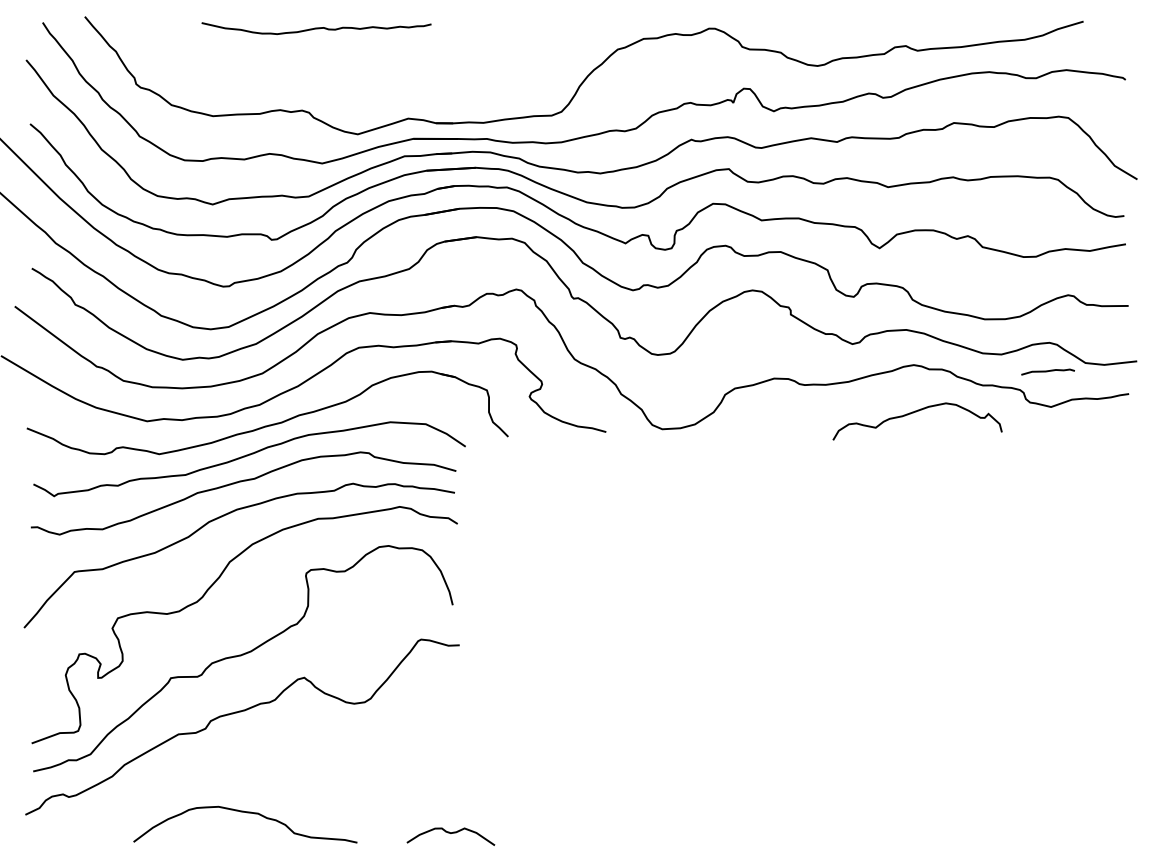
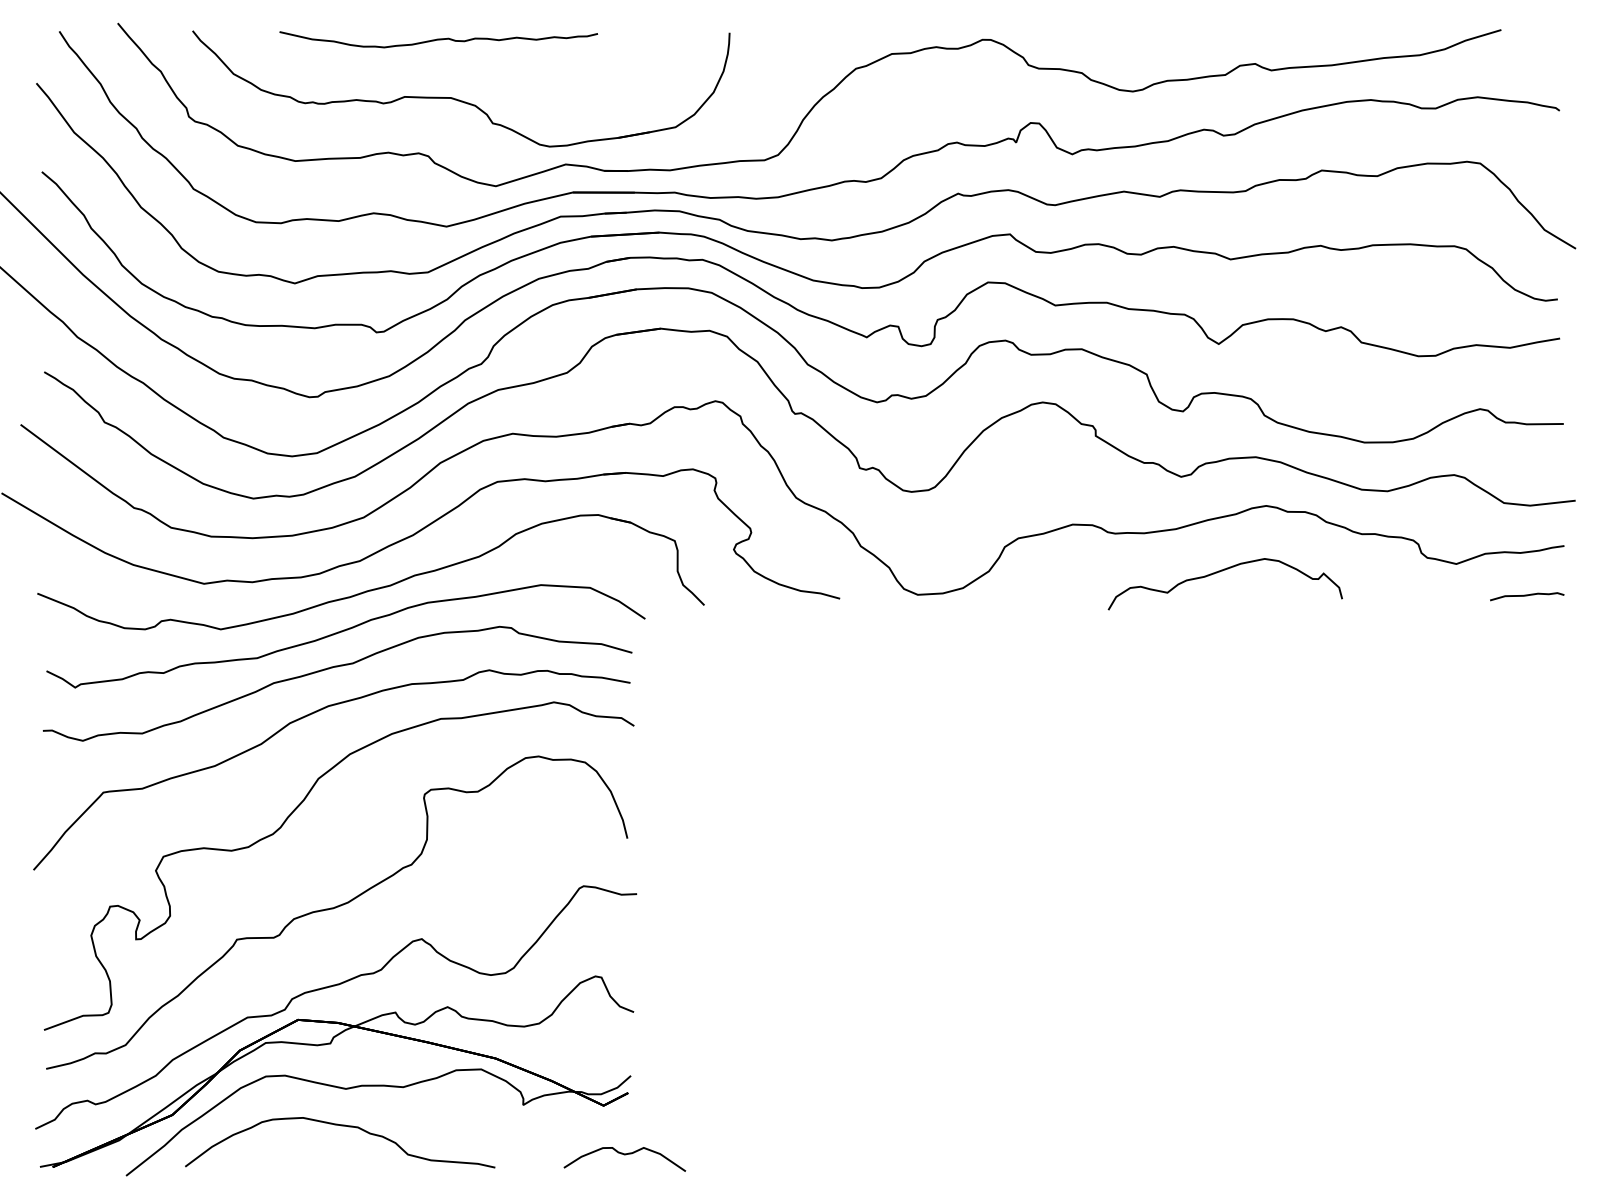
part: (329, 71) -> (456, 98), added
curve: (1048, 372) -> (1527, 596), moved
curve: (913, 413) -> (1219, 572), moved
part: (242, 783) -> (335, 1085), added

